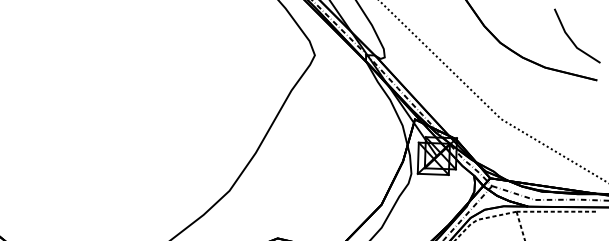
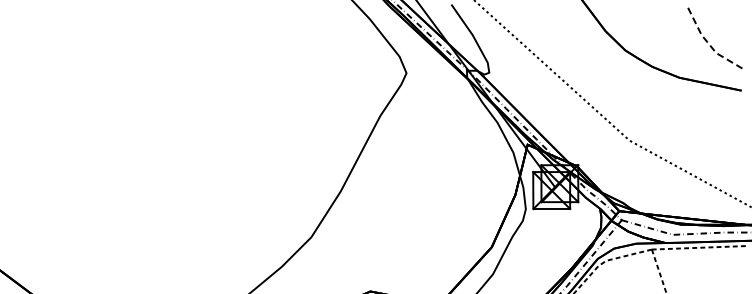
line: (571, 40) -> (709, 44), solid -> dashed

